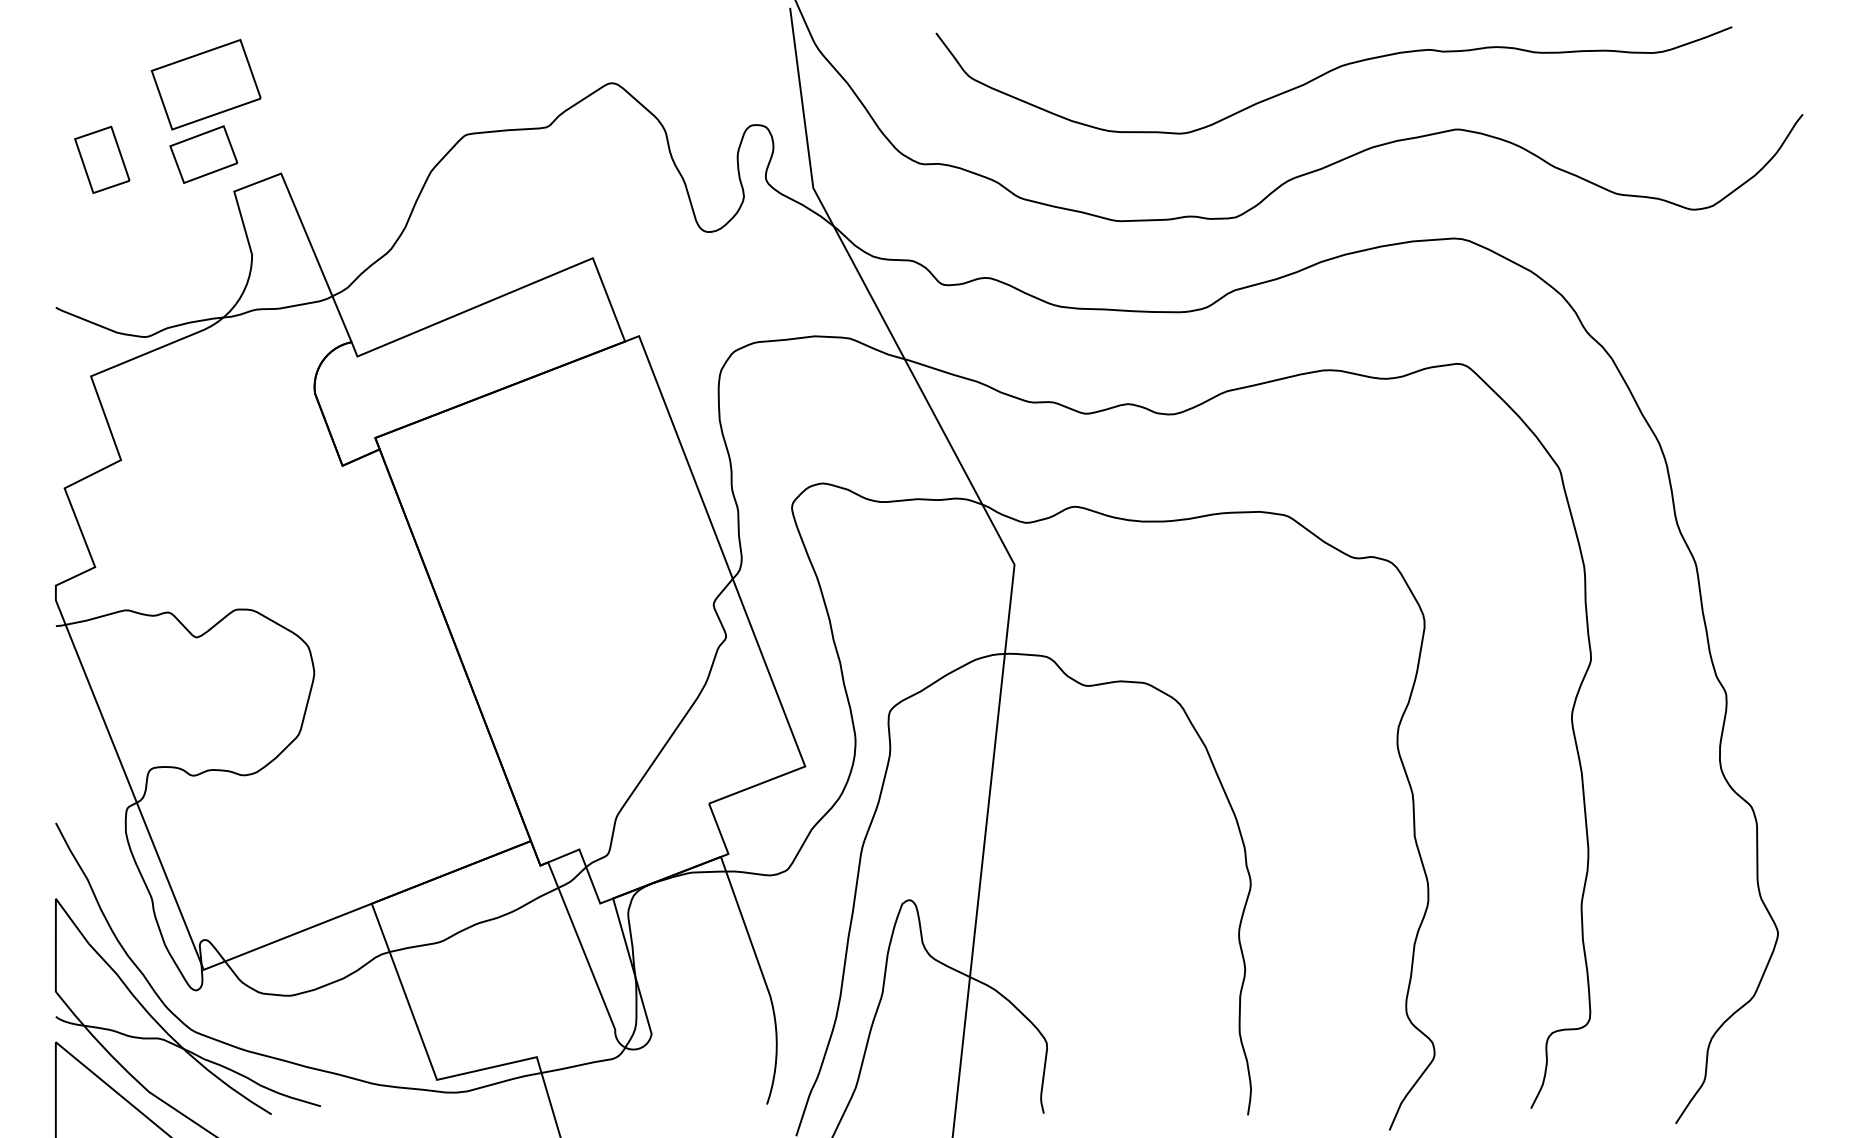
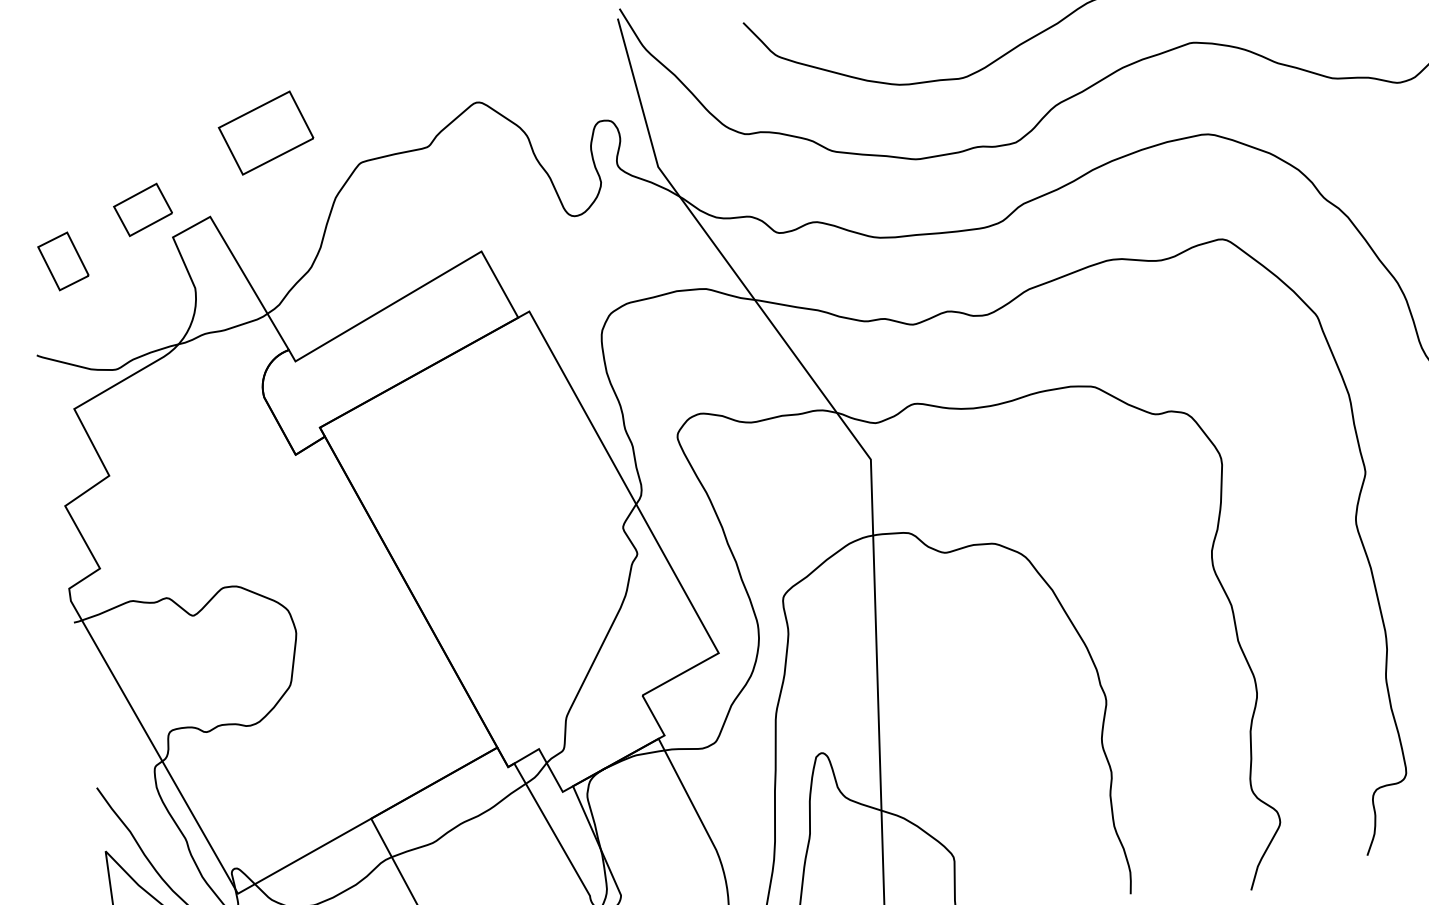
part: (205, 84) -> (265, 133), moved
part: (102, 159) -> (63, 261), moved

